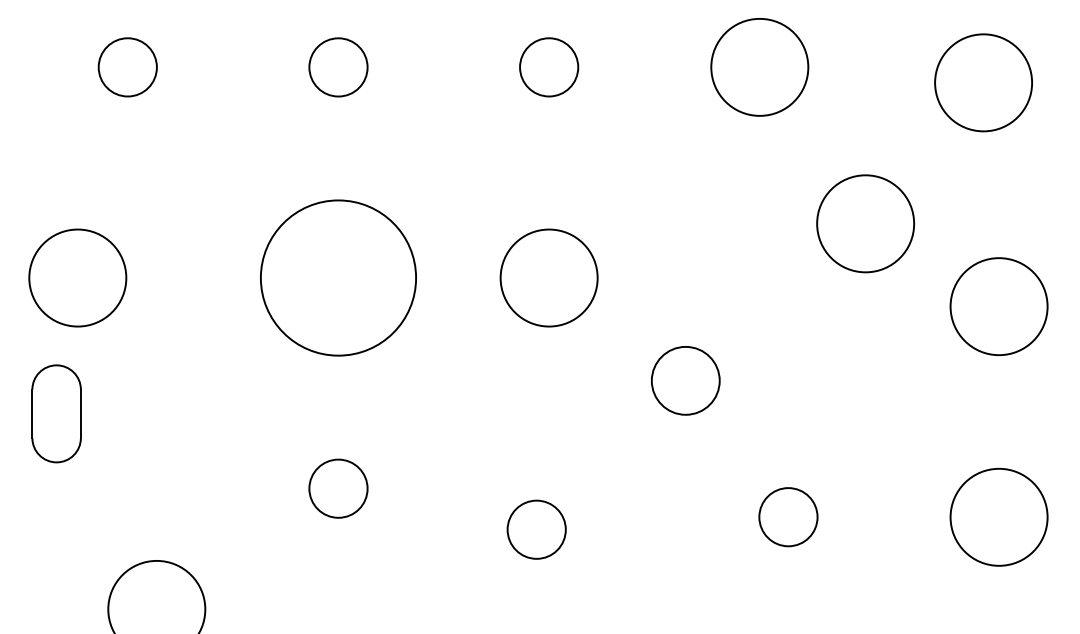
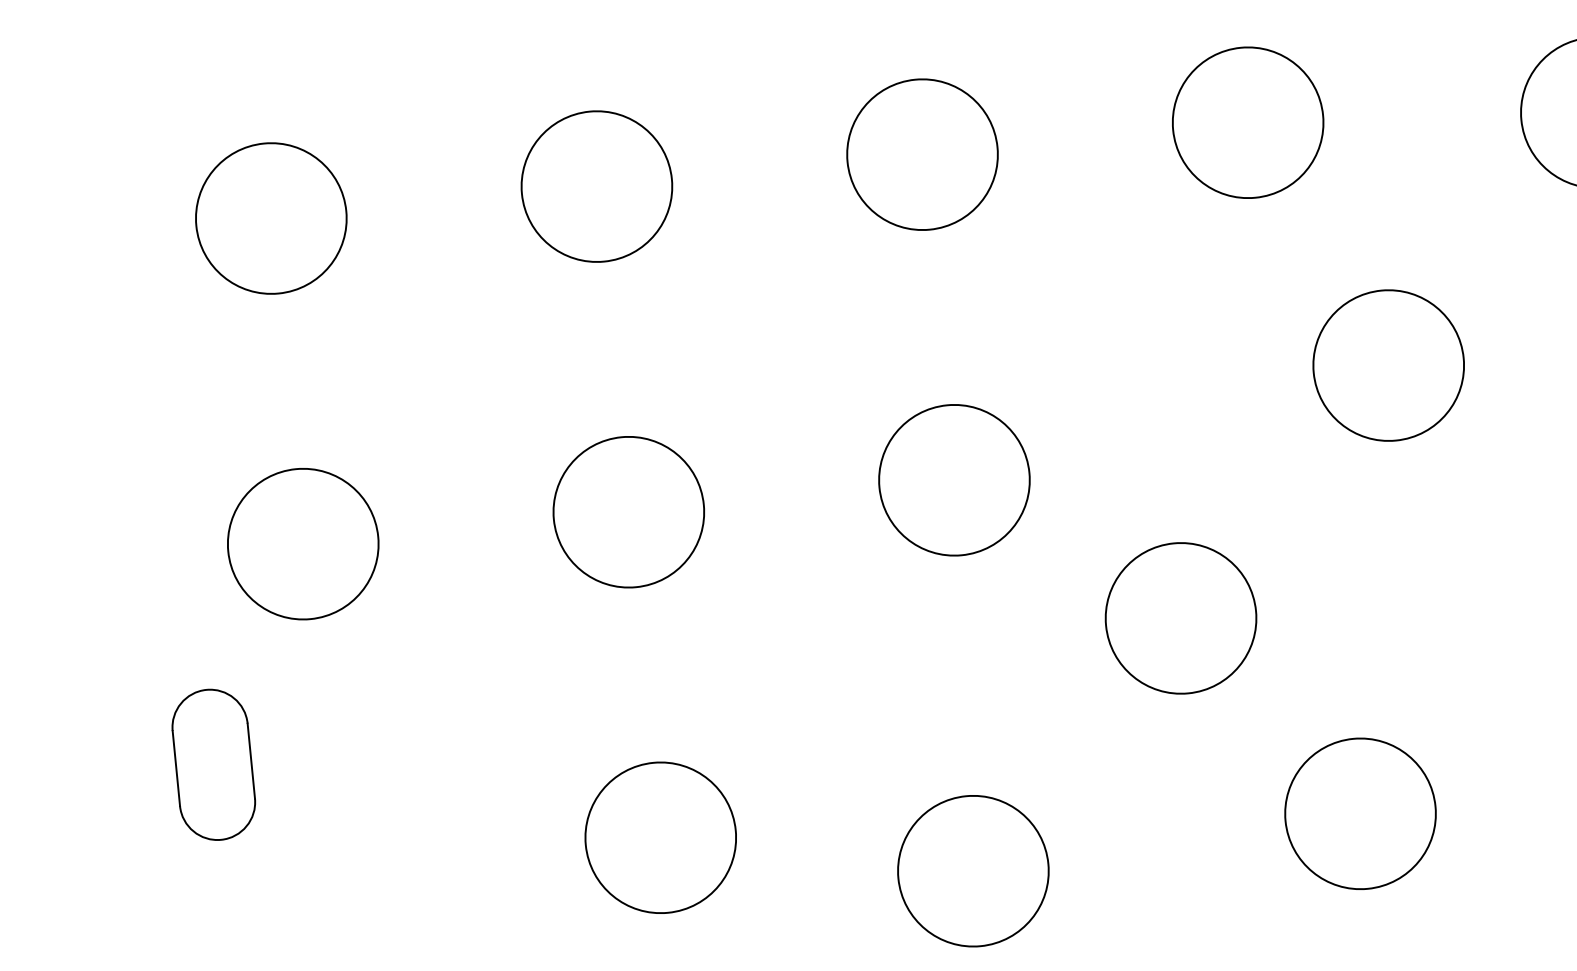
circle: (127, 66) -> (270, 217), size x1.67
circle: (548, 66) -> (921, 153), size x1.67
circle: (338, 67) -> (596, 186), size x1.67
circle: (865, 223) -> (1388, 365), moved
circle: (77, 277) -> (302, 543), moved
circle: (337, 277) -> (627, 511), size x0.62
circle: (685, 380) -> (1180, 617), size x1.43
circle: (337, 488) -> (659, 837), size x1.67
circle: (788, 516) -> (1360, 812), size x1.67
circle: (536, 529) -> (973, 870), size x1.67

